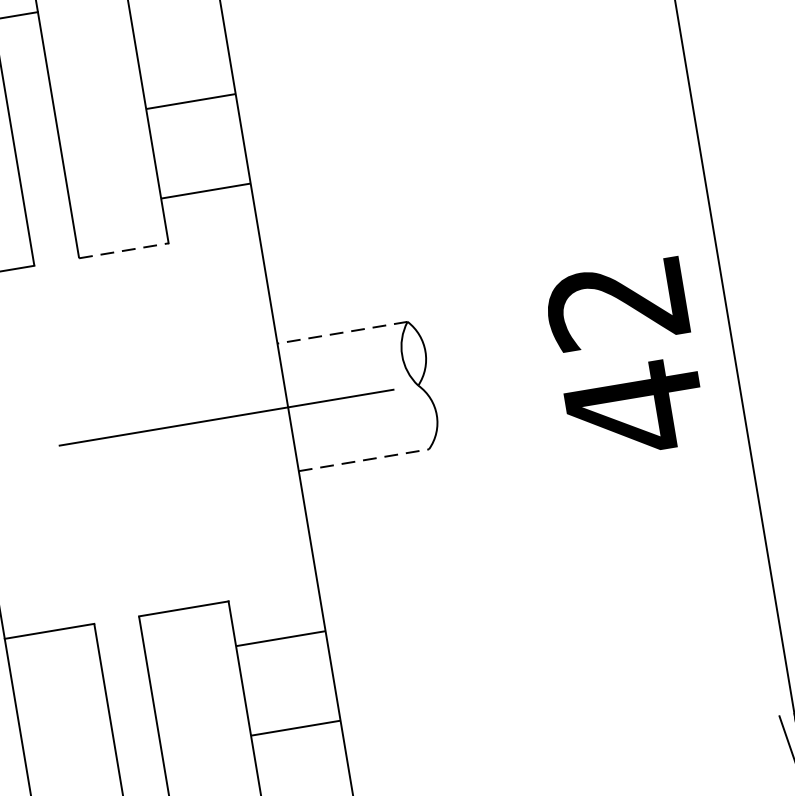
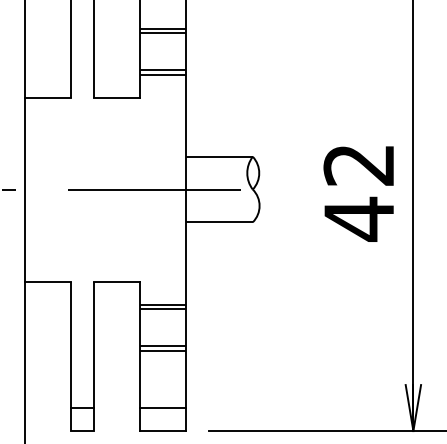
line: (191, 111) -> (162, 33), added
line: (203, 181) -> (162, 69), added
line: (123, 250) -> (116, 97), dashed -> solid
line: (340, 332) -> (218, 156), dashed -> solid
line: (364, 460) -> (219, 222), dashed -> solid
line: (281, 648) -> (162, 309), added
line: (293, 718) -> (162, 345), added

